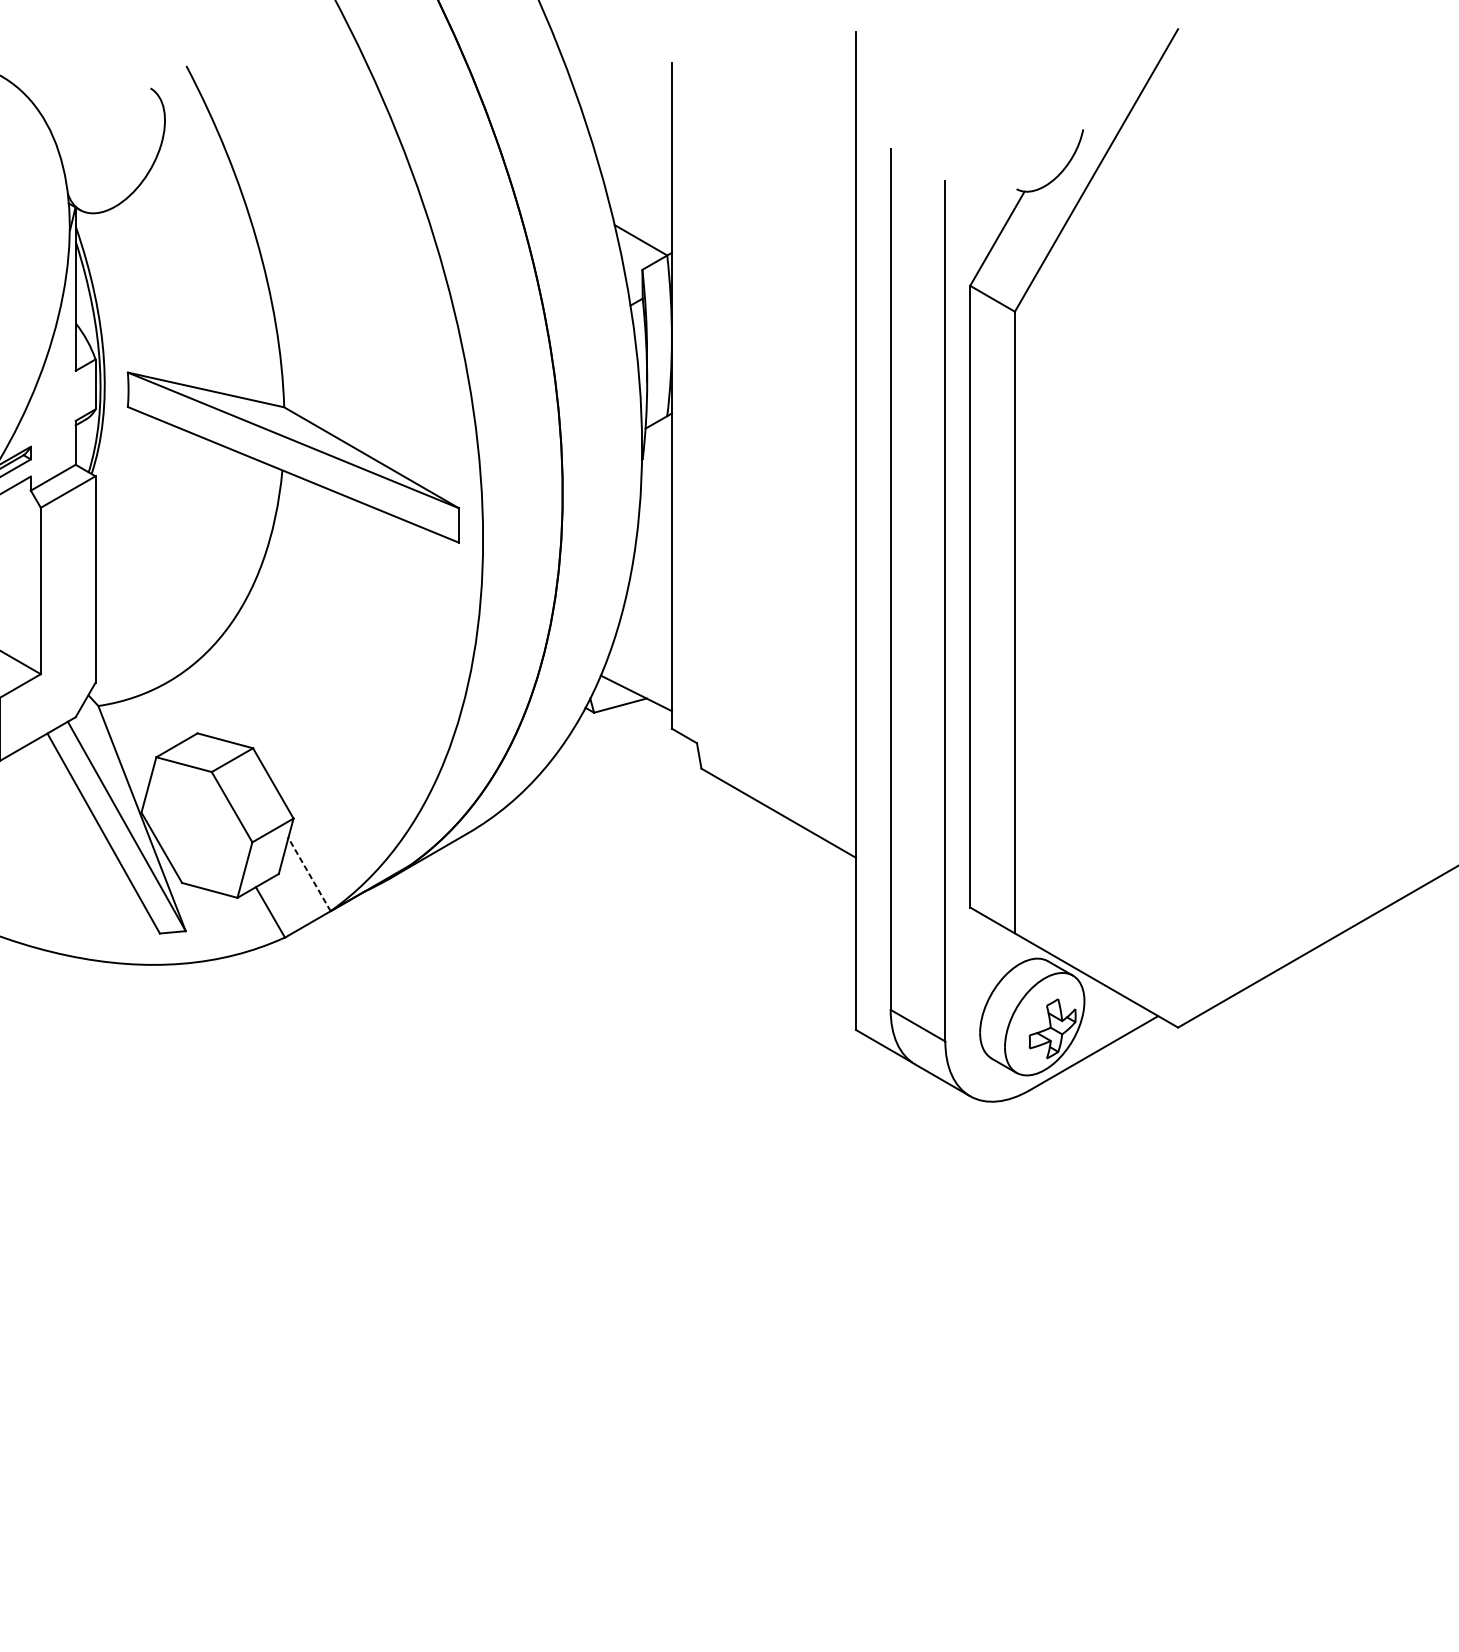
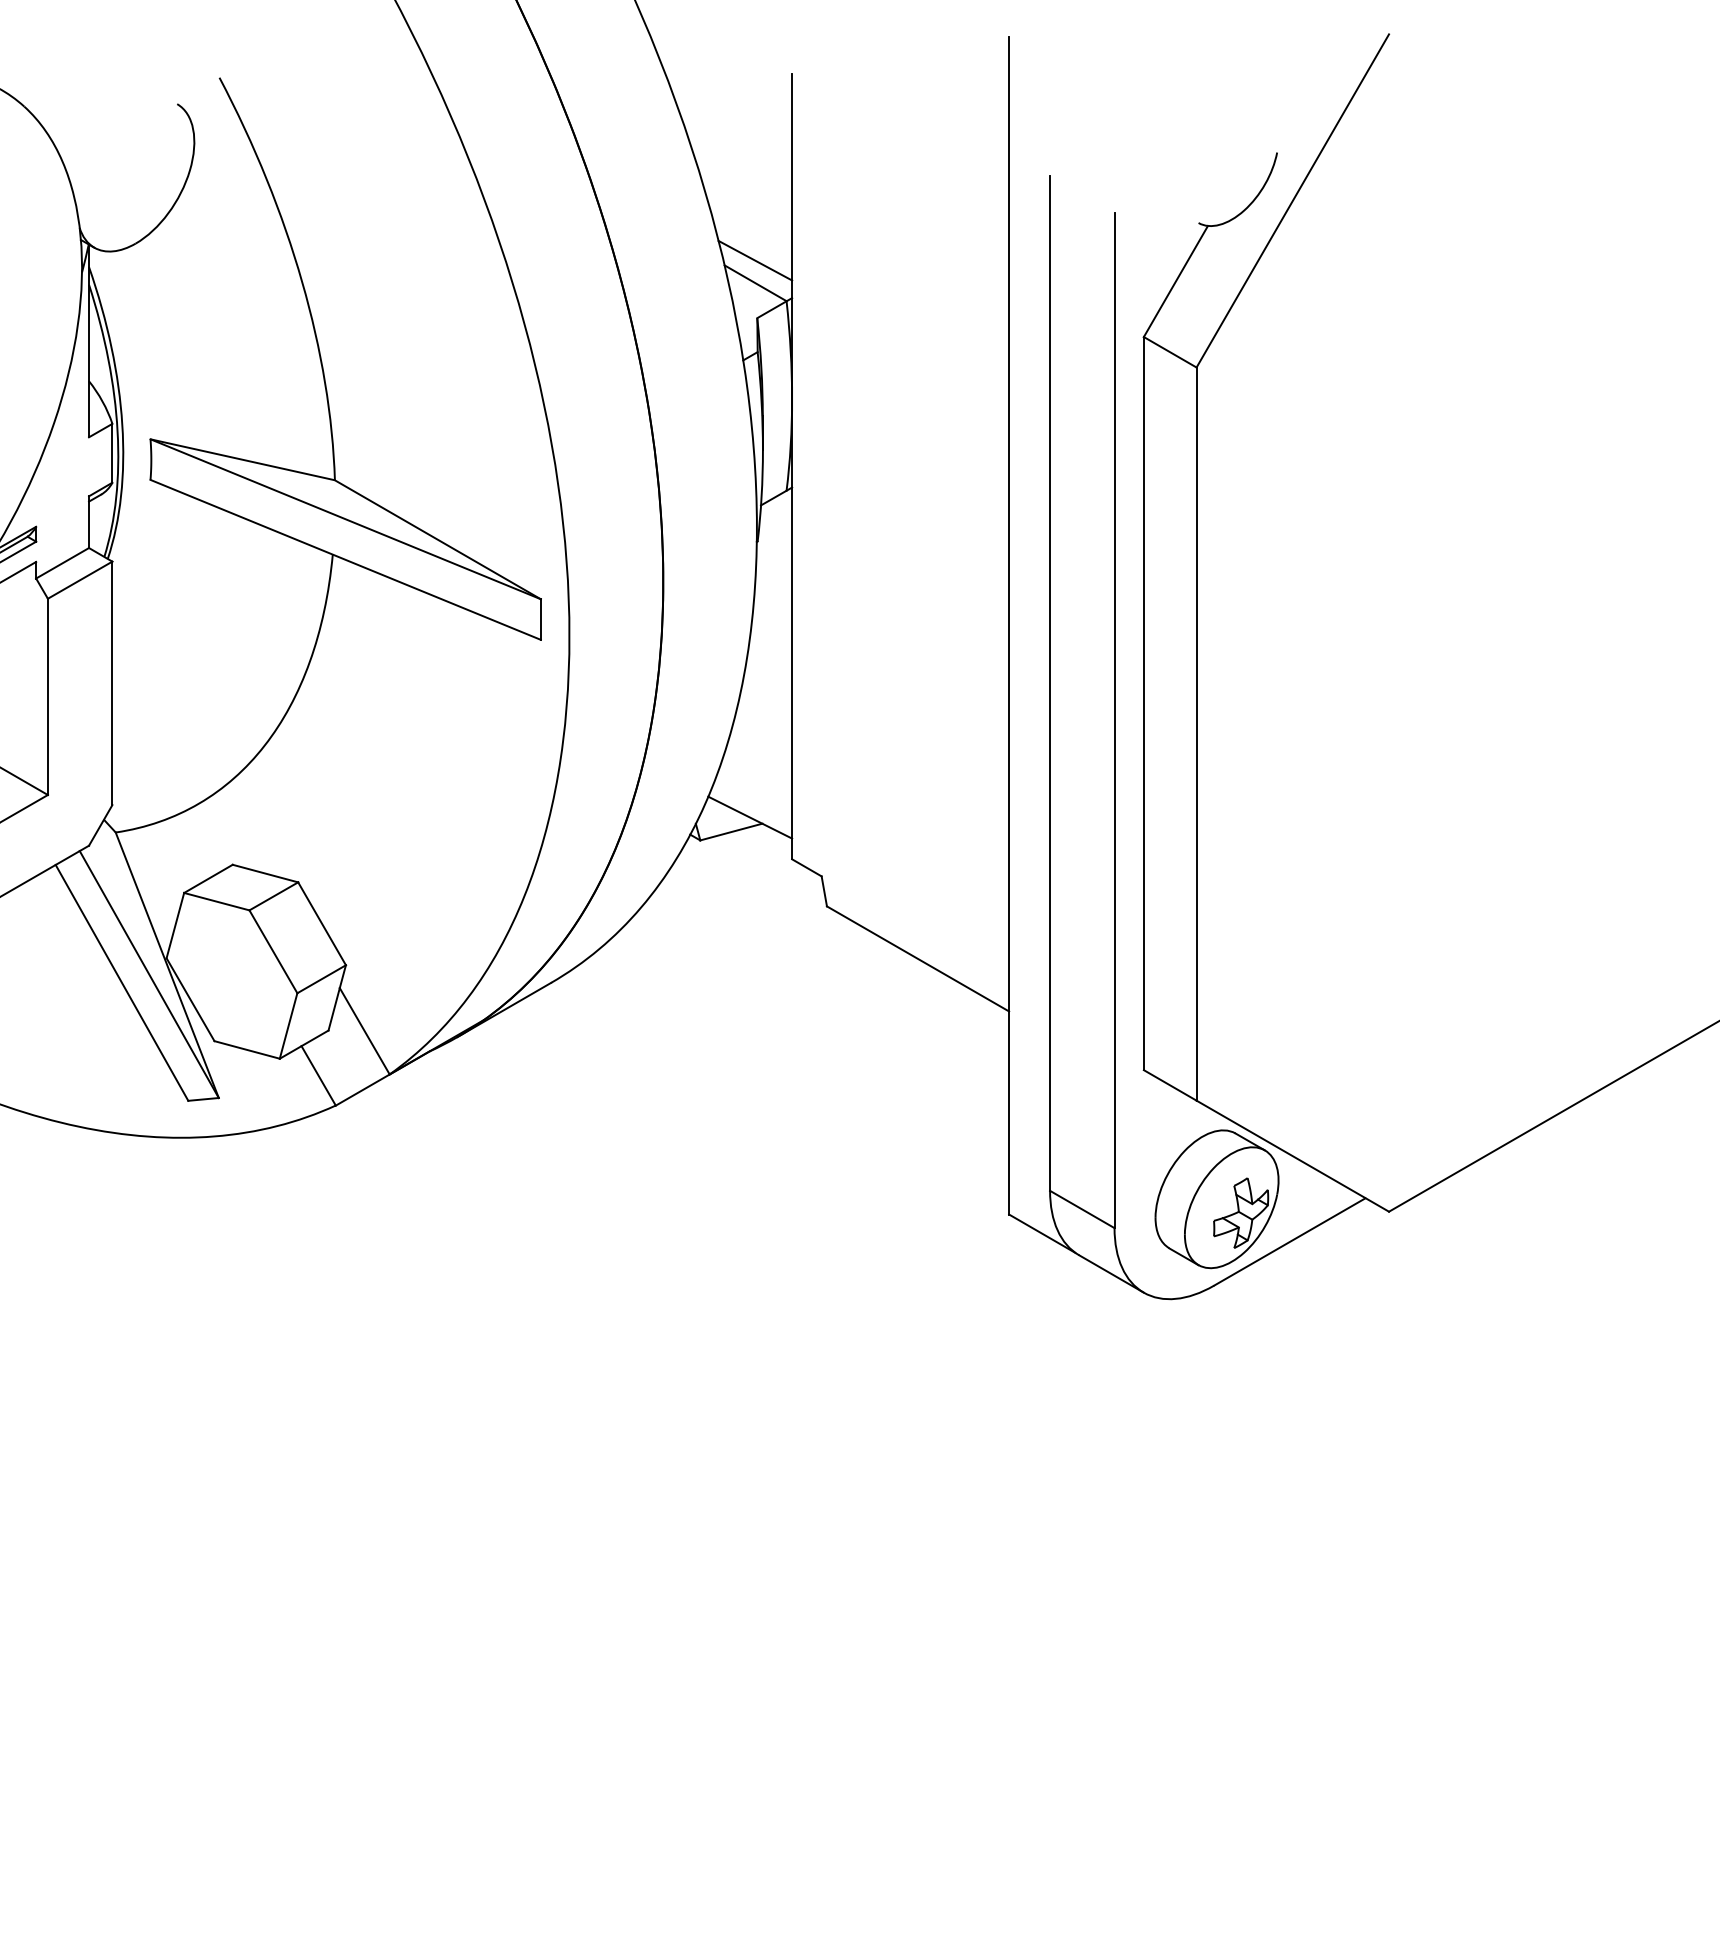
line: (640, 220) -> (755, 260), added
line: (309, 874) -> (364, 1031), dashed -> solid

